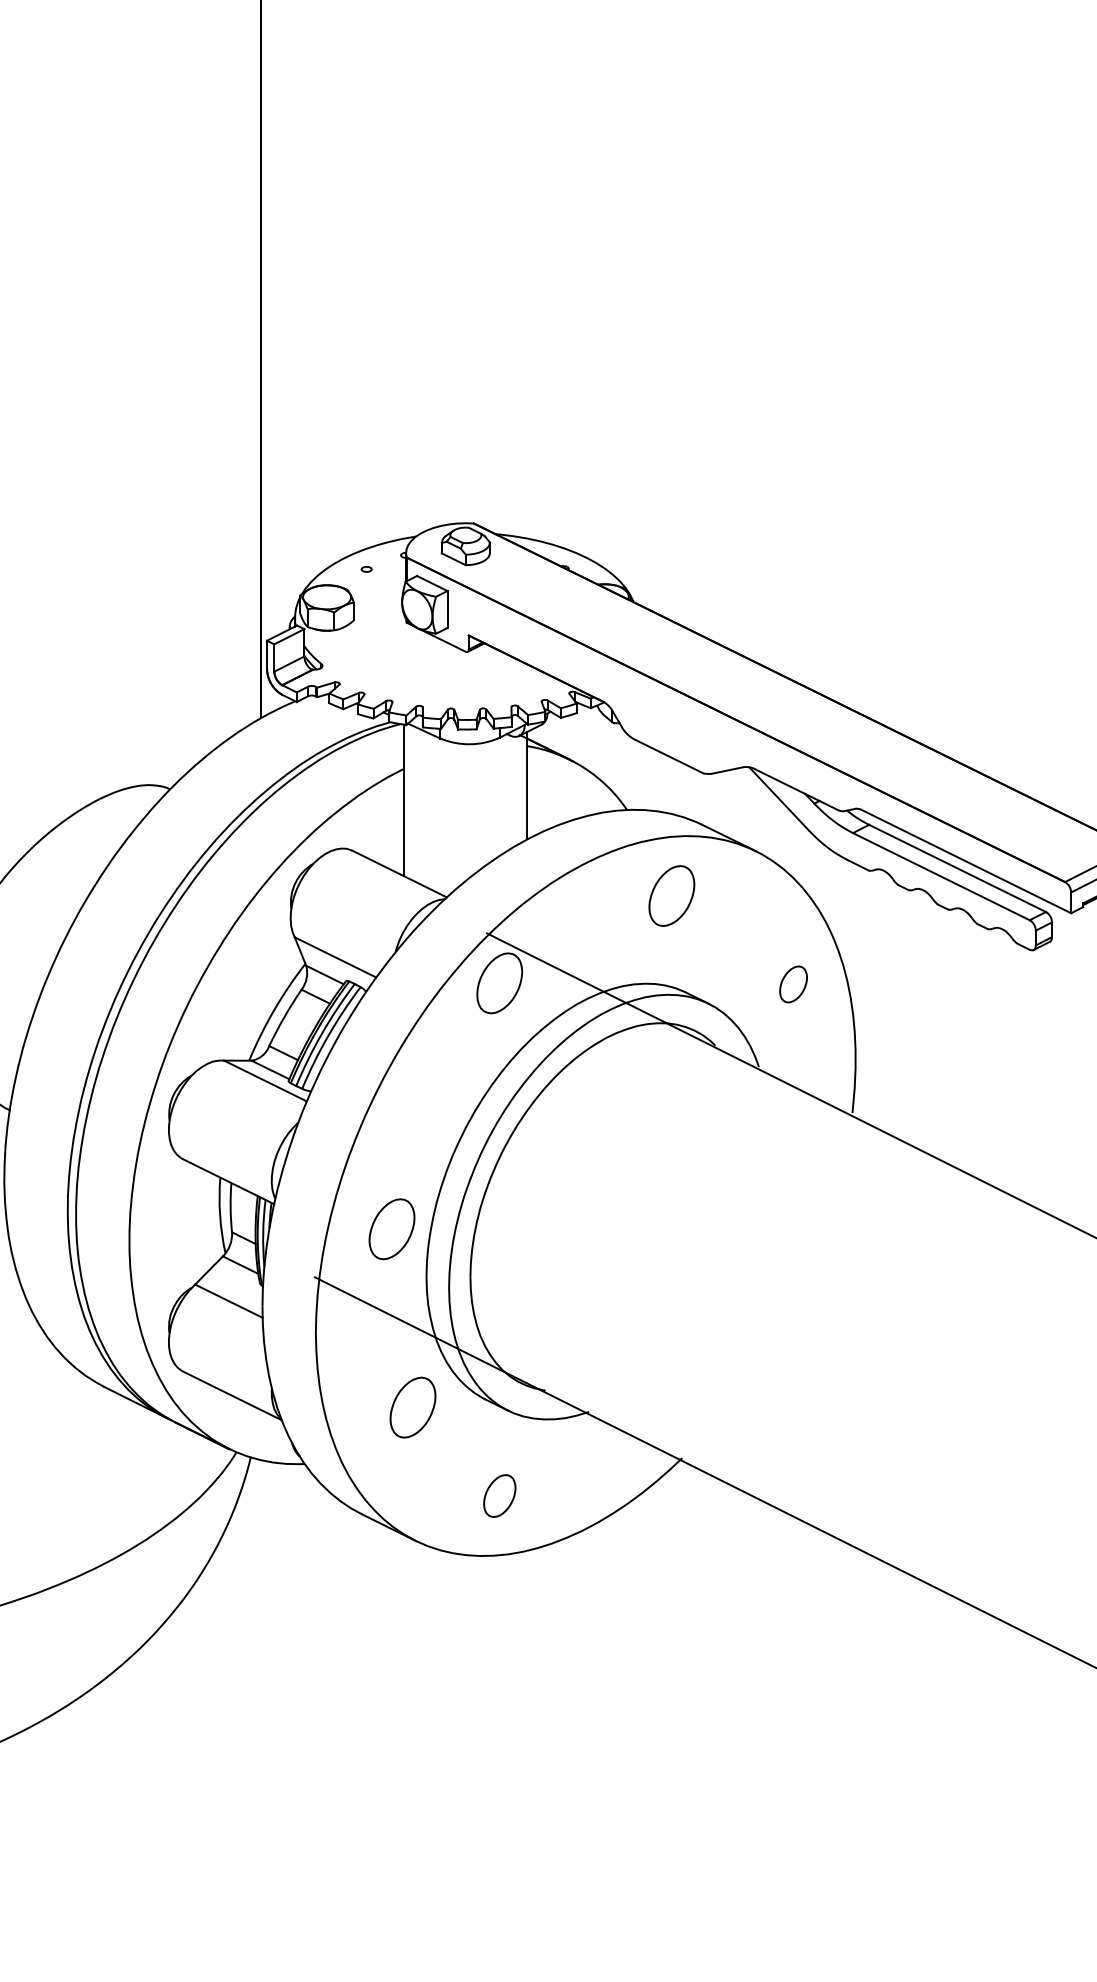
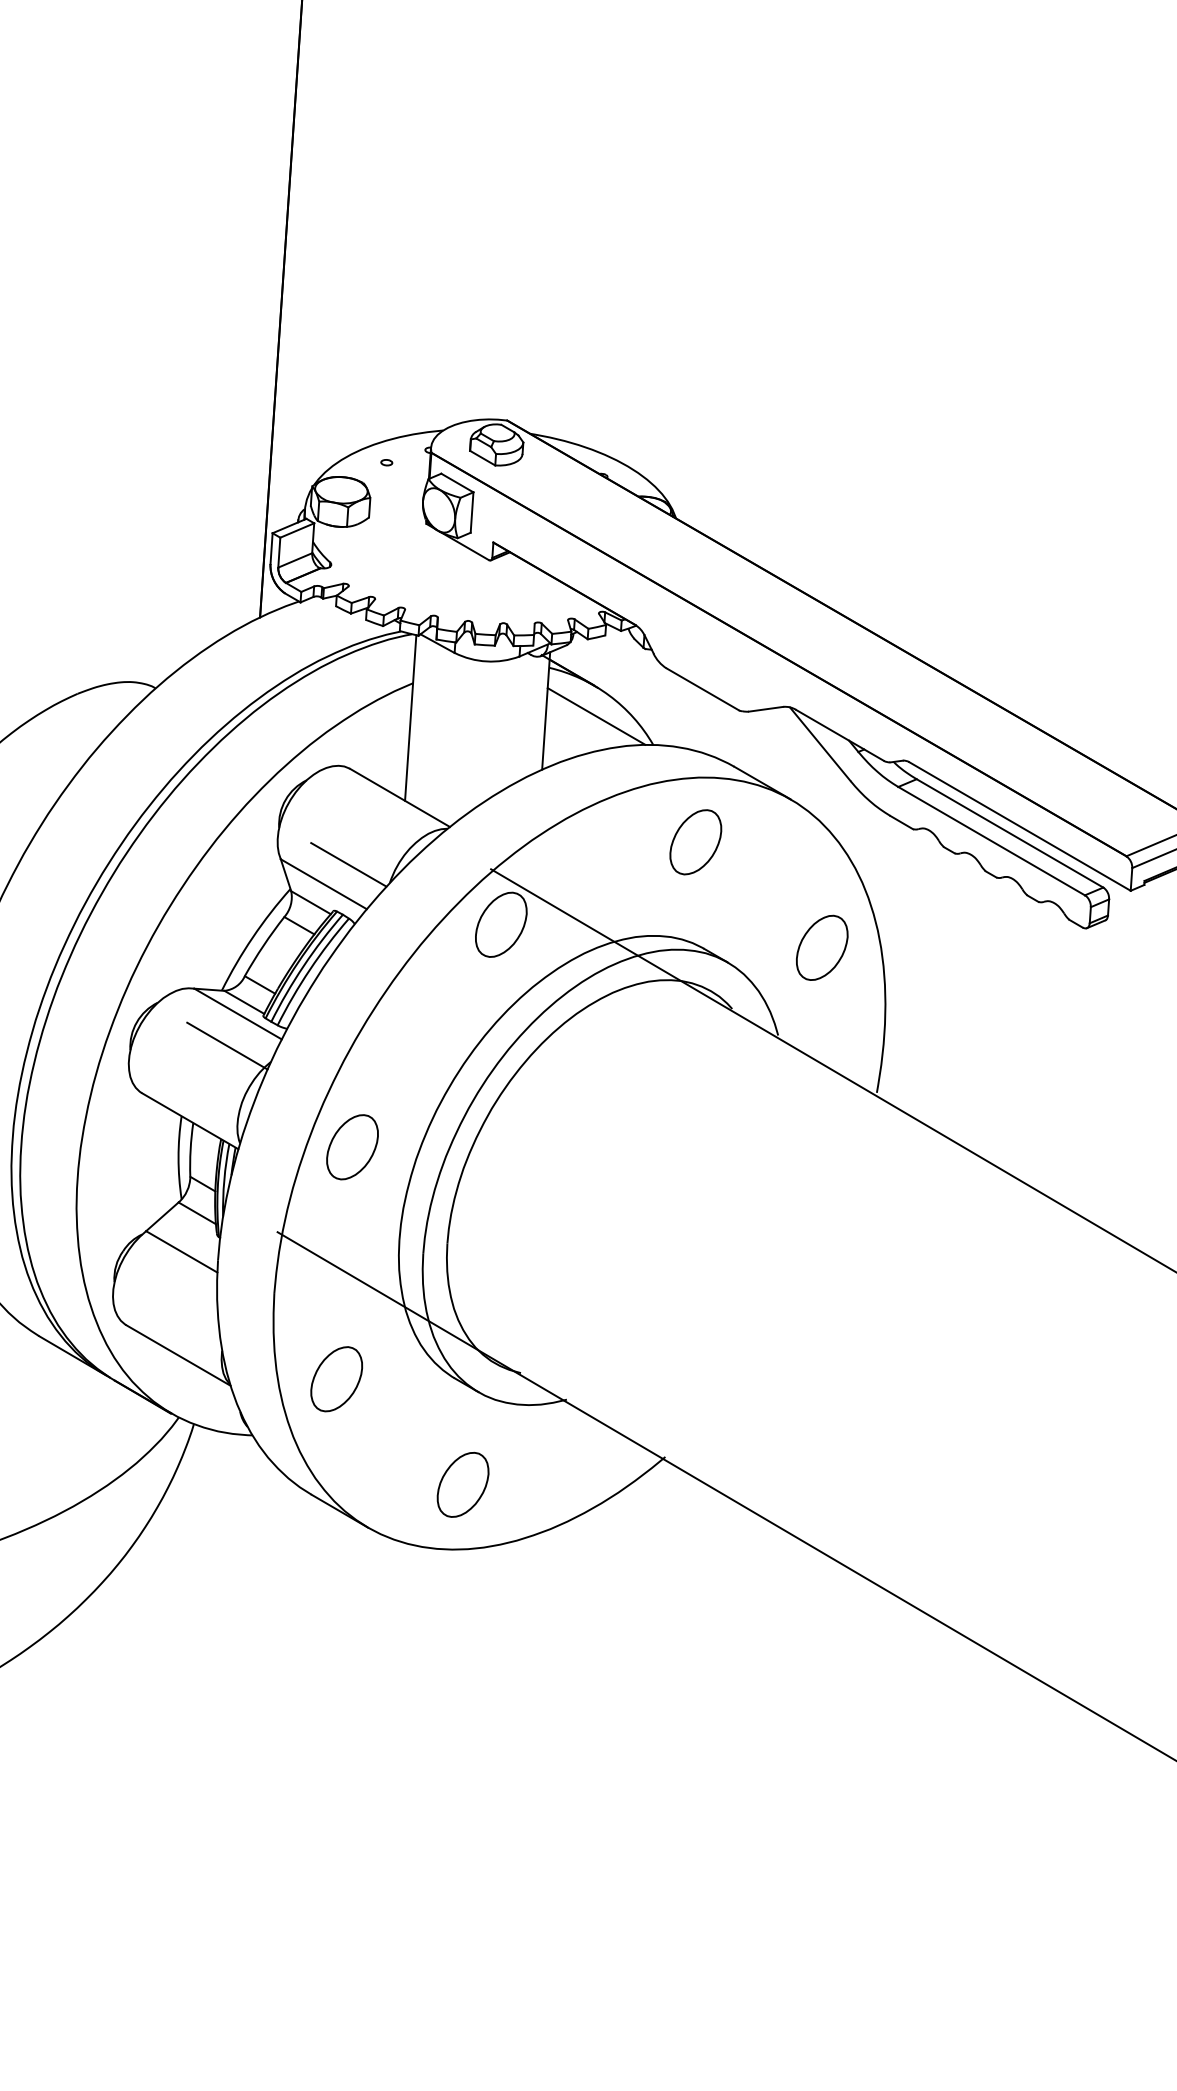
line: (573, 787) -> (596, 716), added
line: (356, 937) -> (348, 864), added
part: (793, 984) -> (822, 947), size x1.67
line: (257, 1110) -> (227, 1045), added
part: (391, 1229) -> (351, 1147), moved
part: (412, 1407) -> (336, 1379), moved
part: (499, 1495) -> (462, 1484), size x1.43

